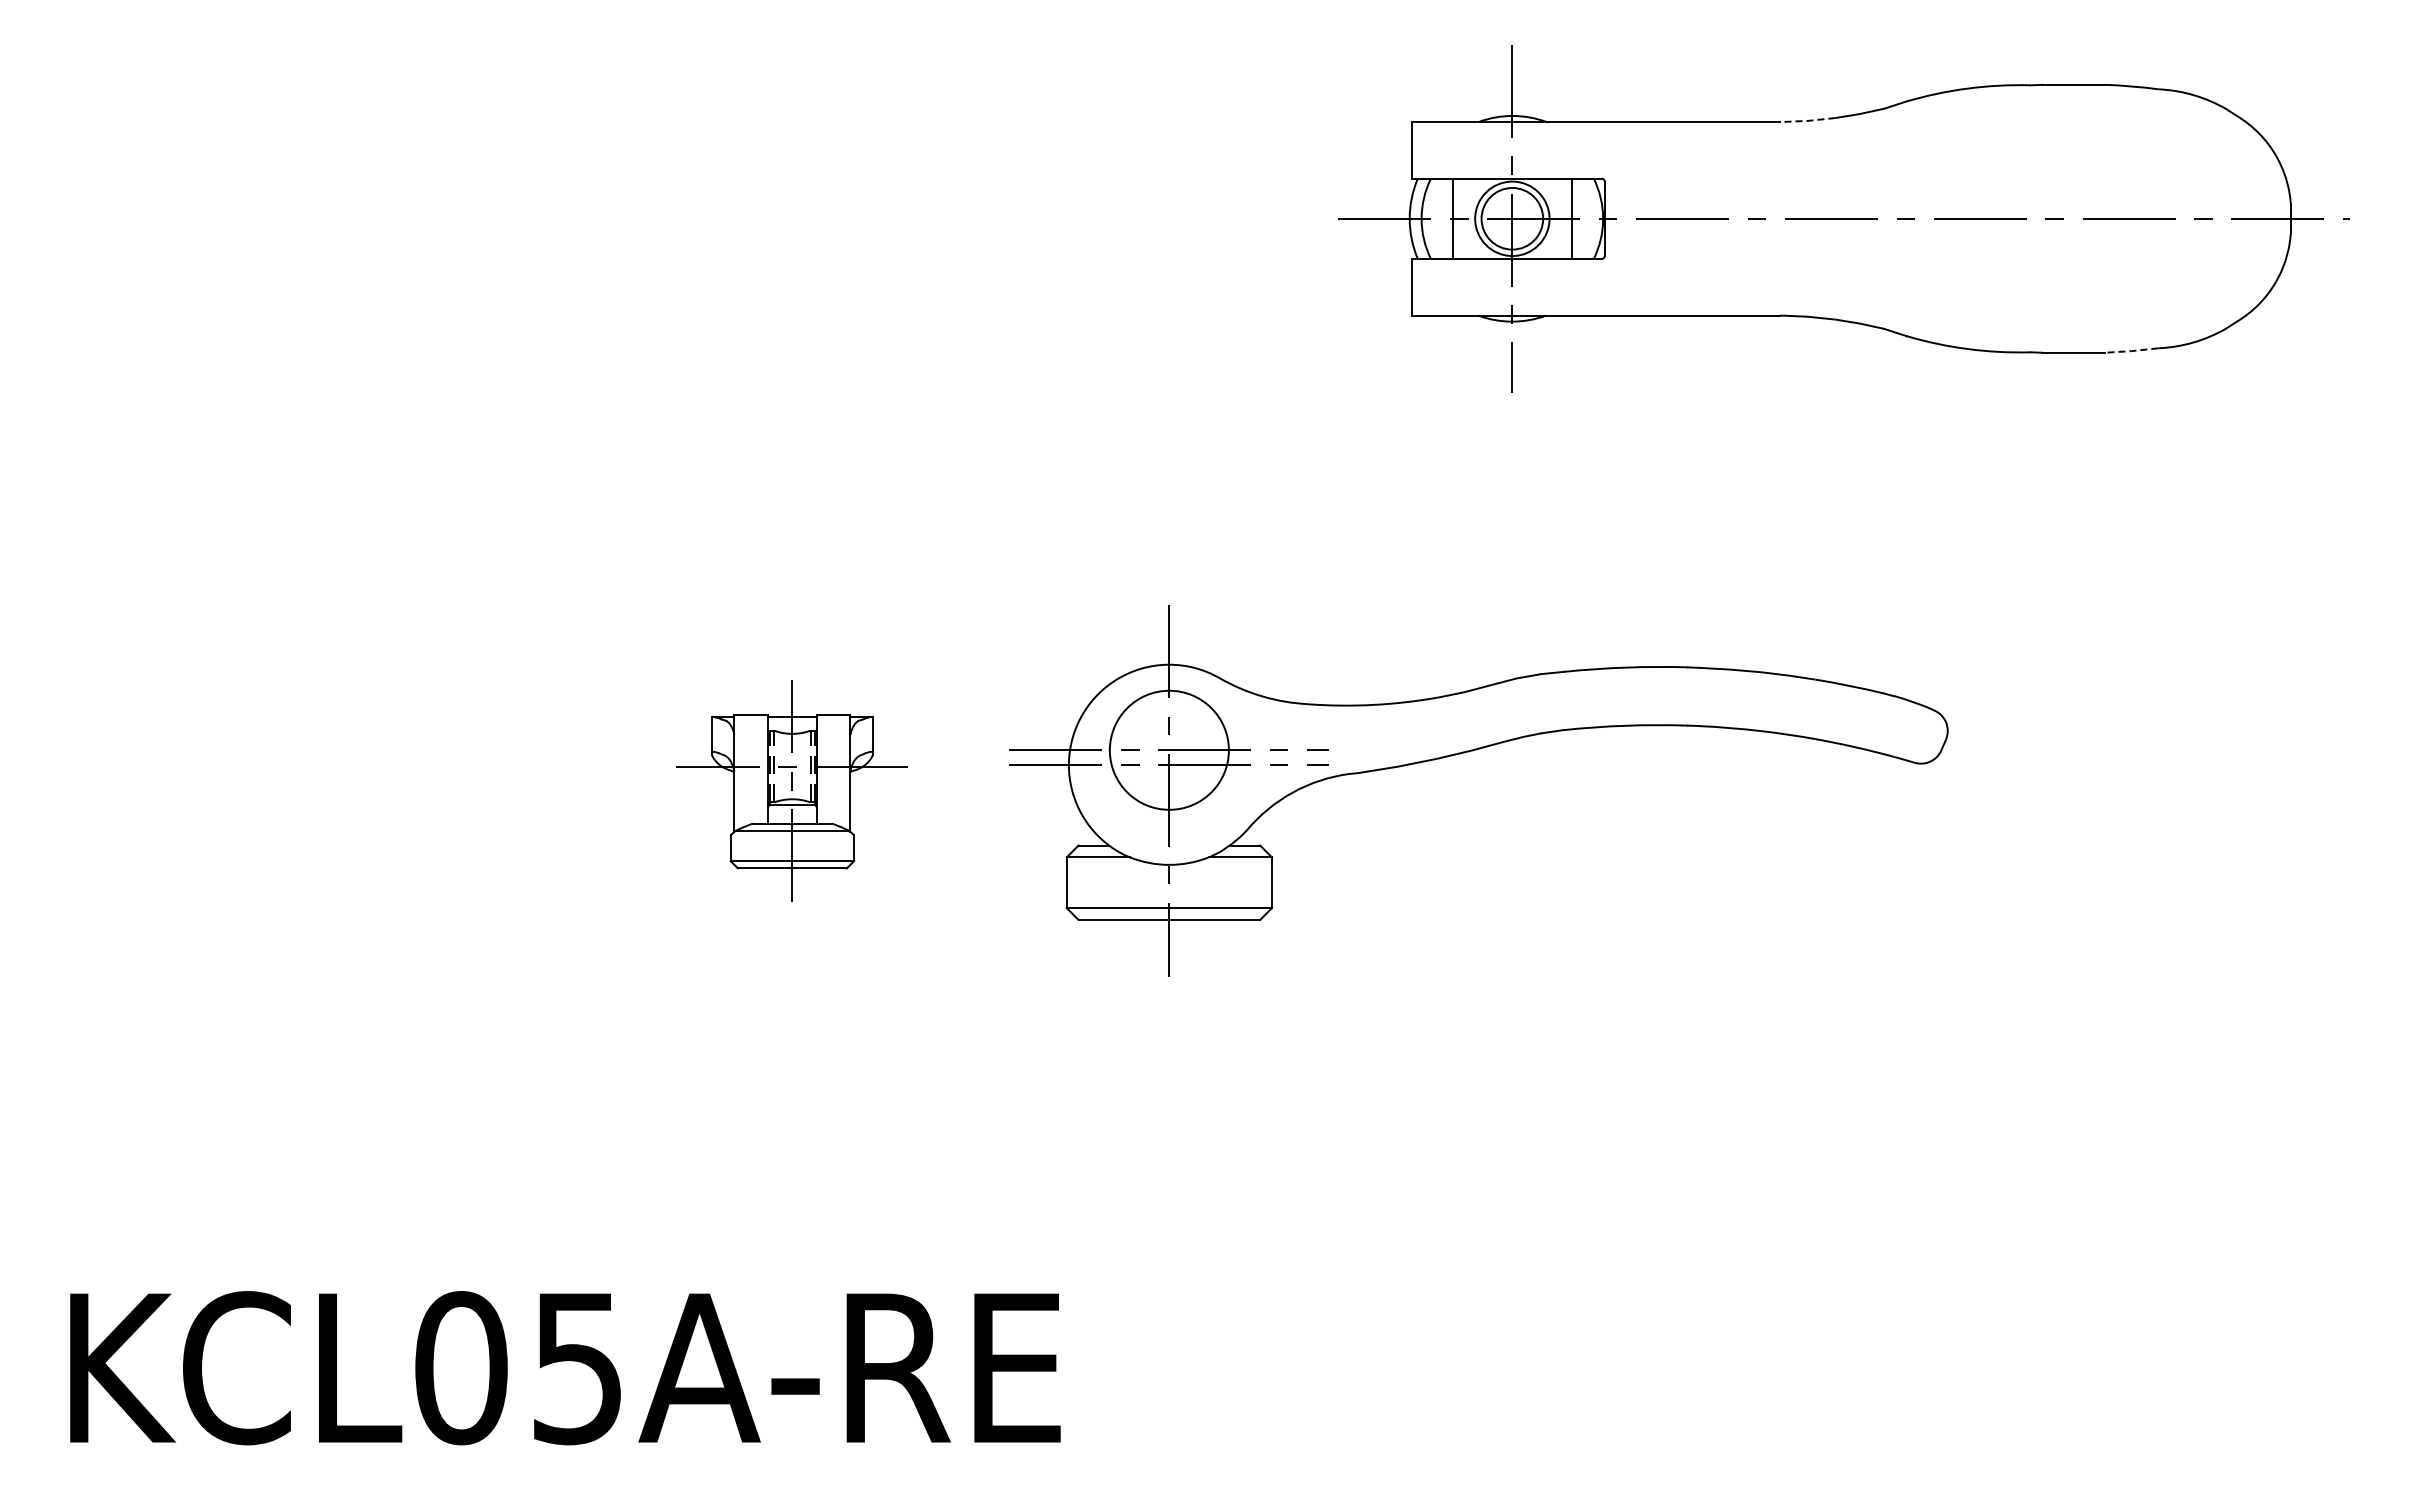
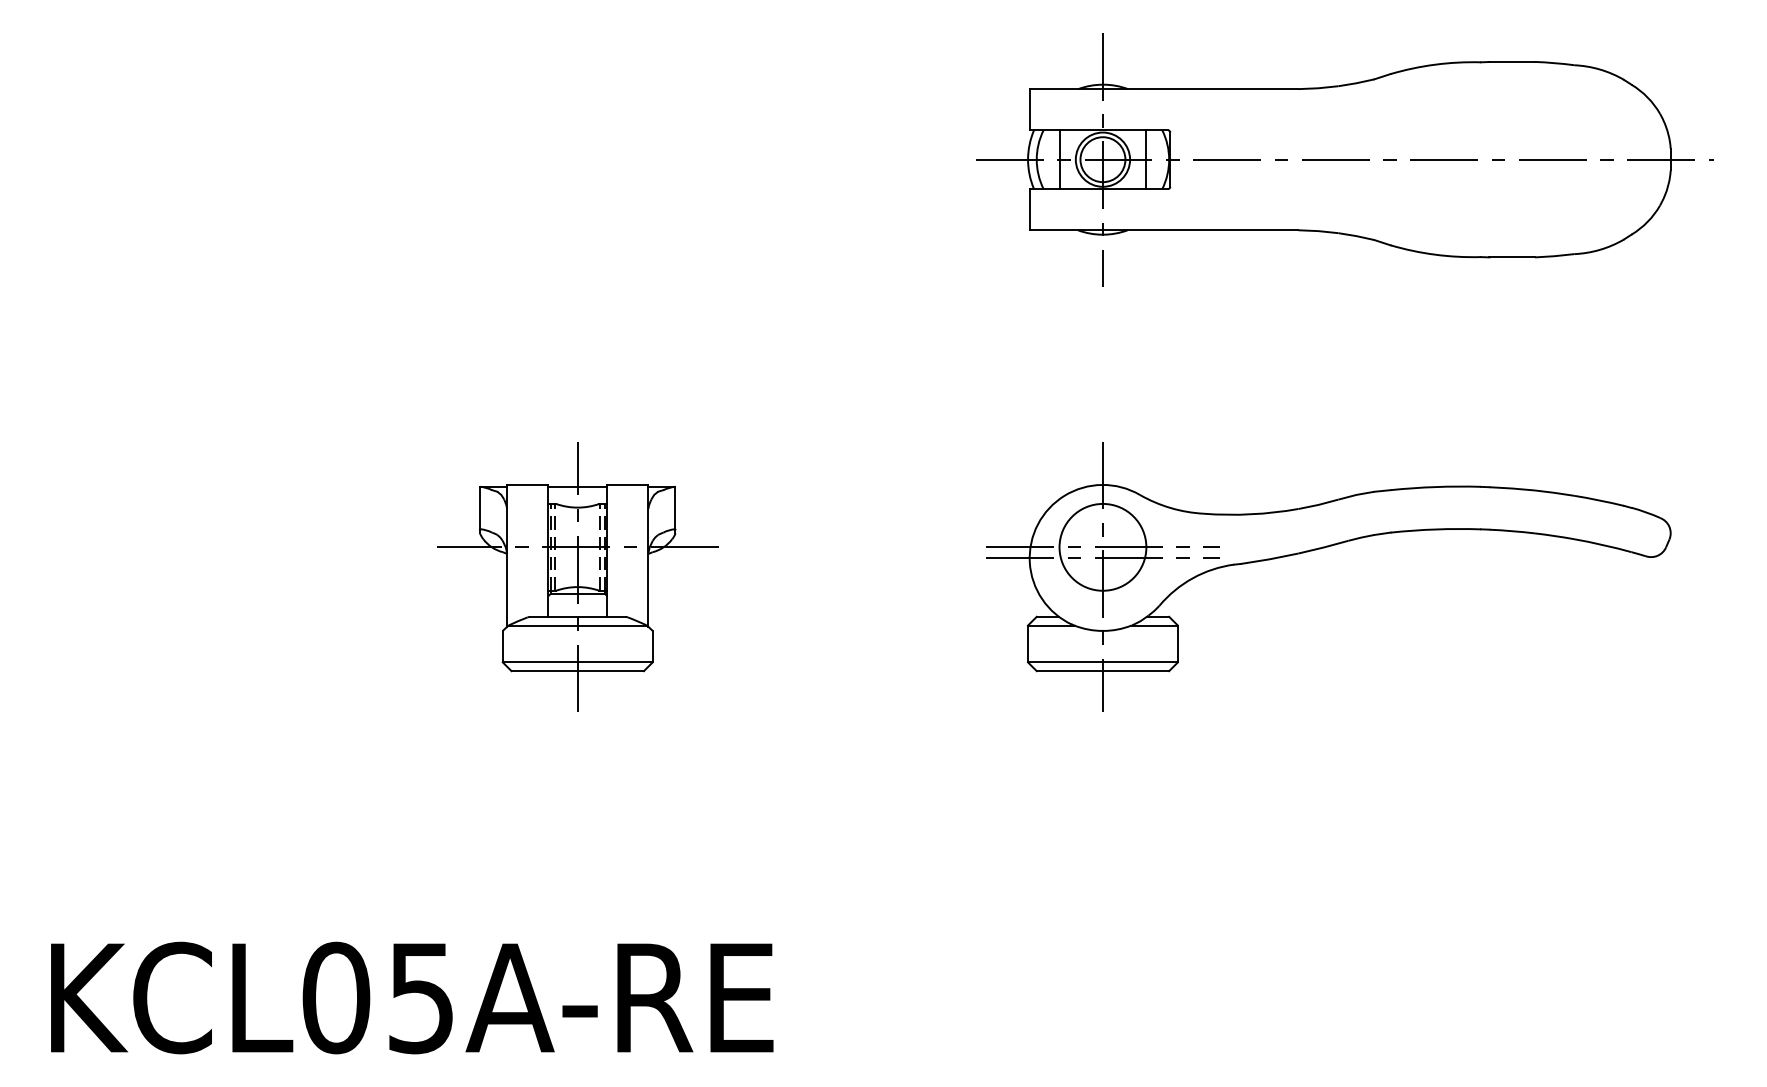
line: (1807, 120) -> (1318, 87), dashed -> solid
line: (2131, 351) -> (1554, 256), dashed -> solid
part: (1468, 752) -> (1321, 548), moved
part: (792, 790) -> (577, 576), size x1.67

